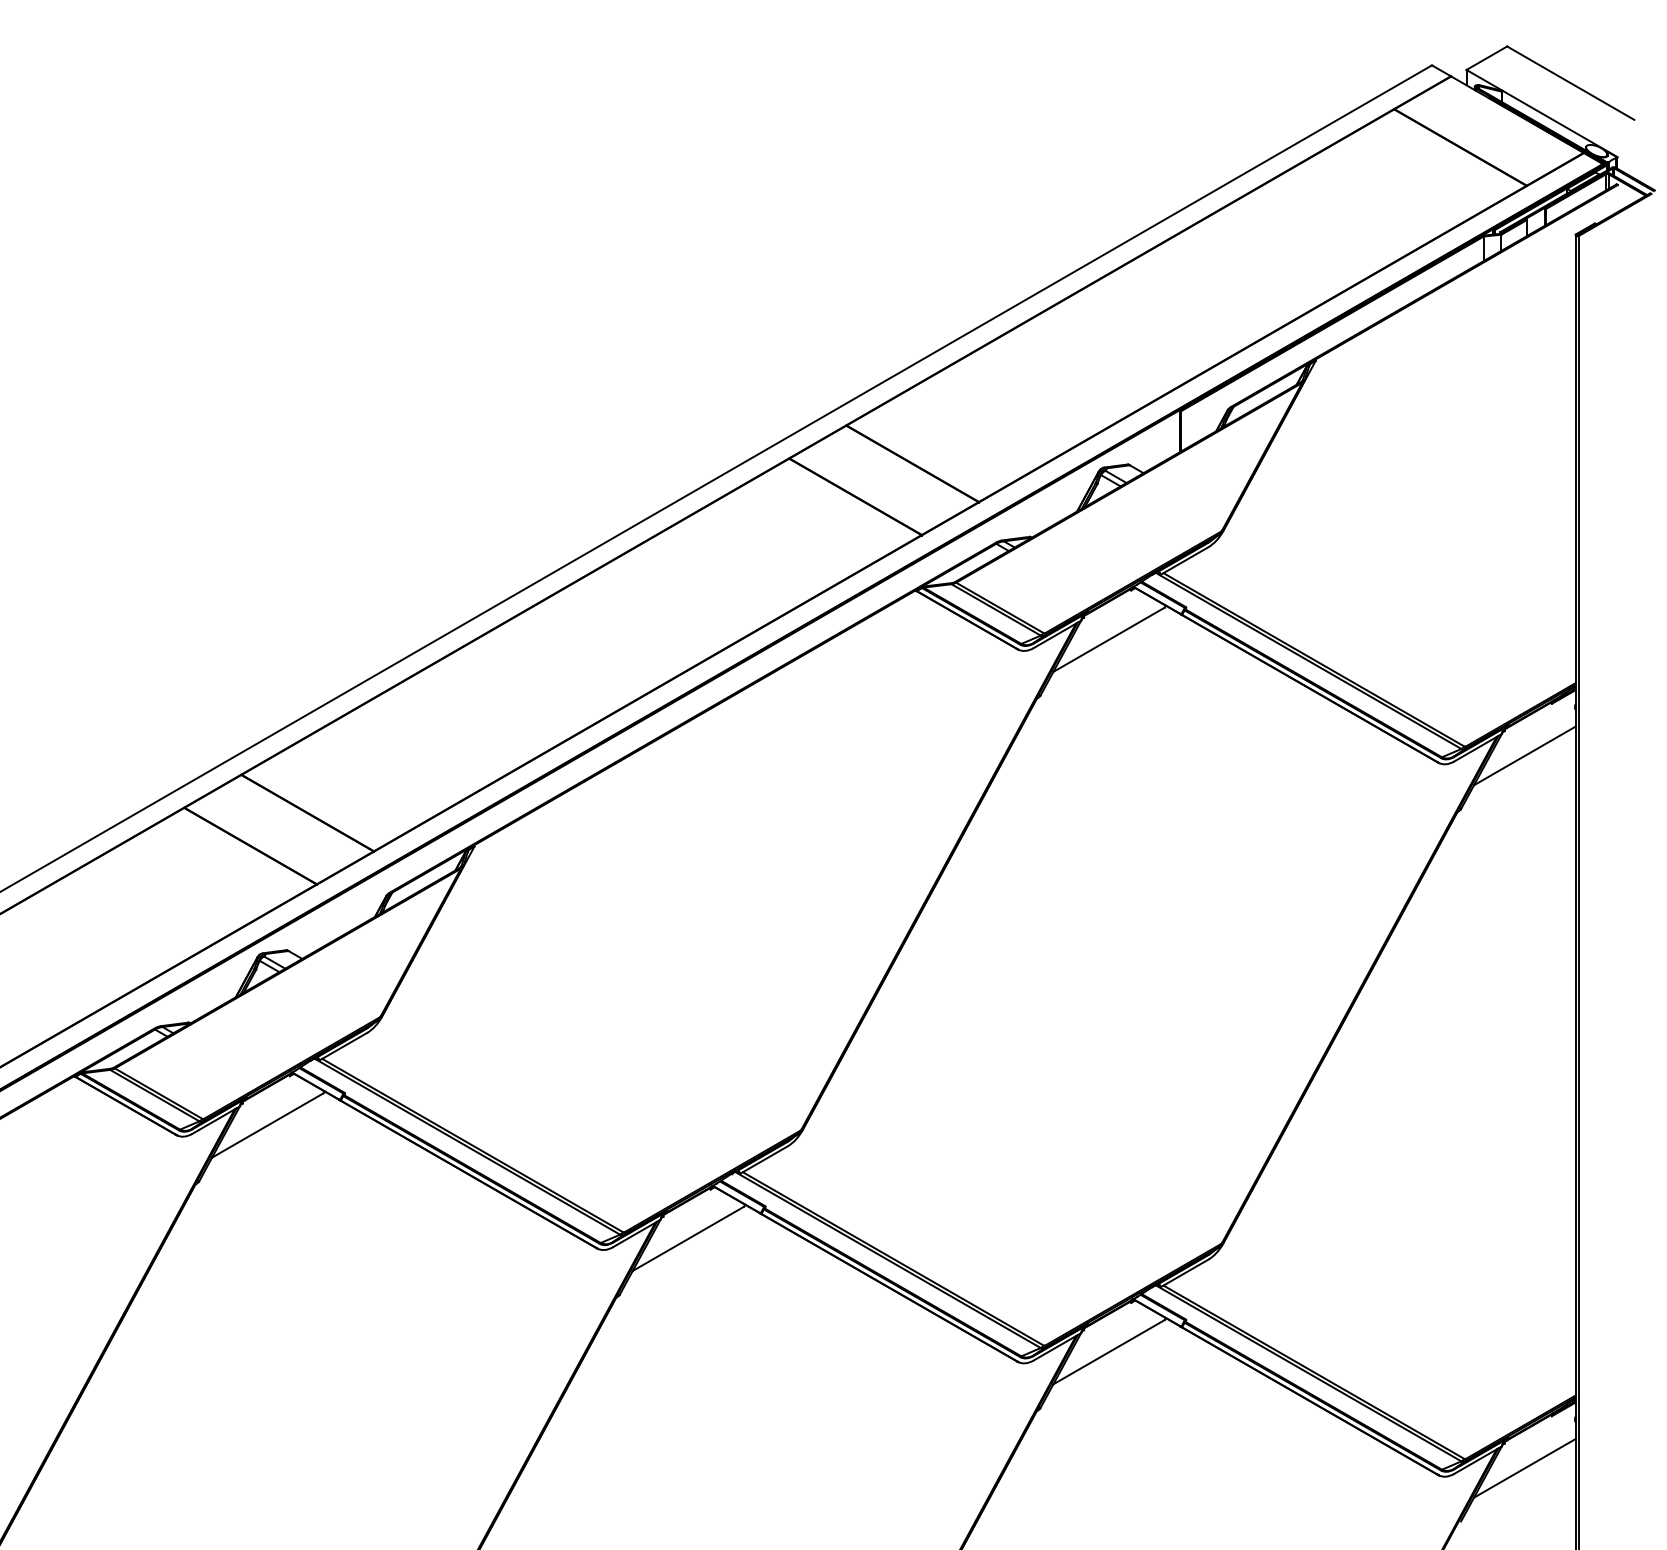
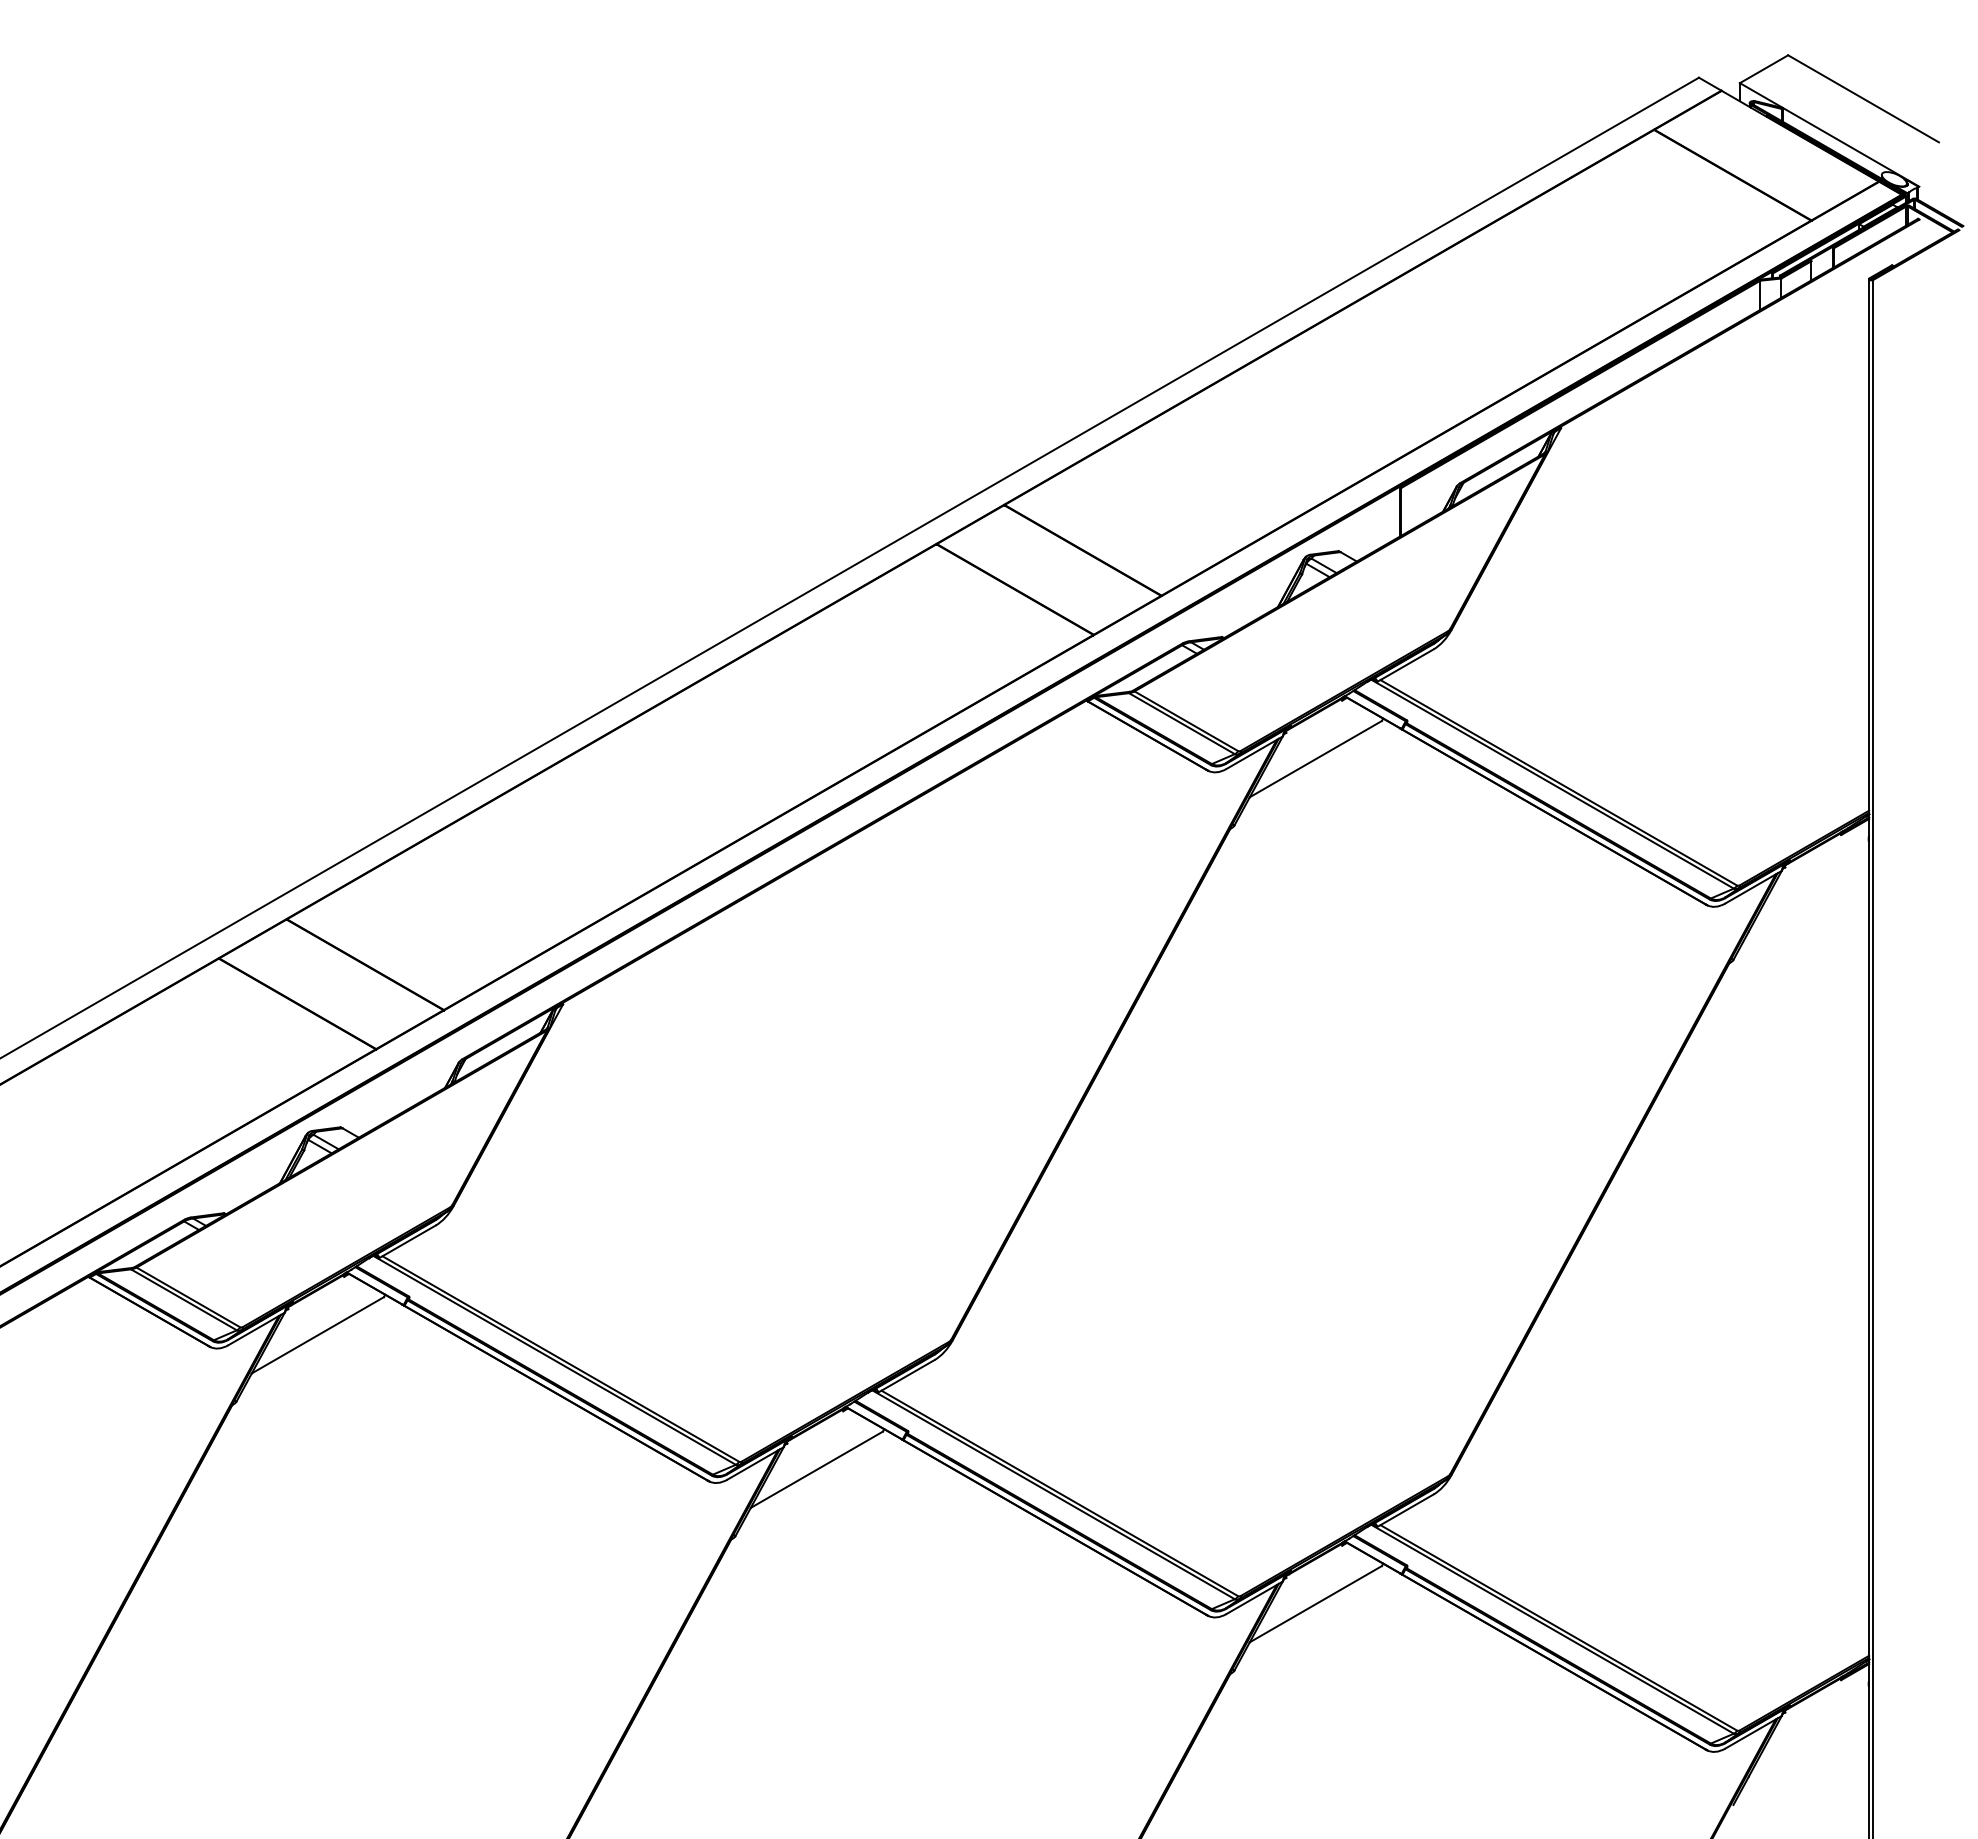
line: (1524, 755) -> (1808, 896), removed
line: (1524, 1467) -> (1808, 1741), removed

